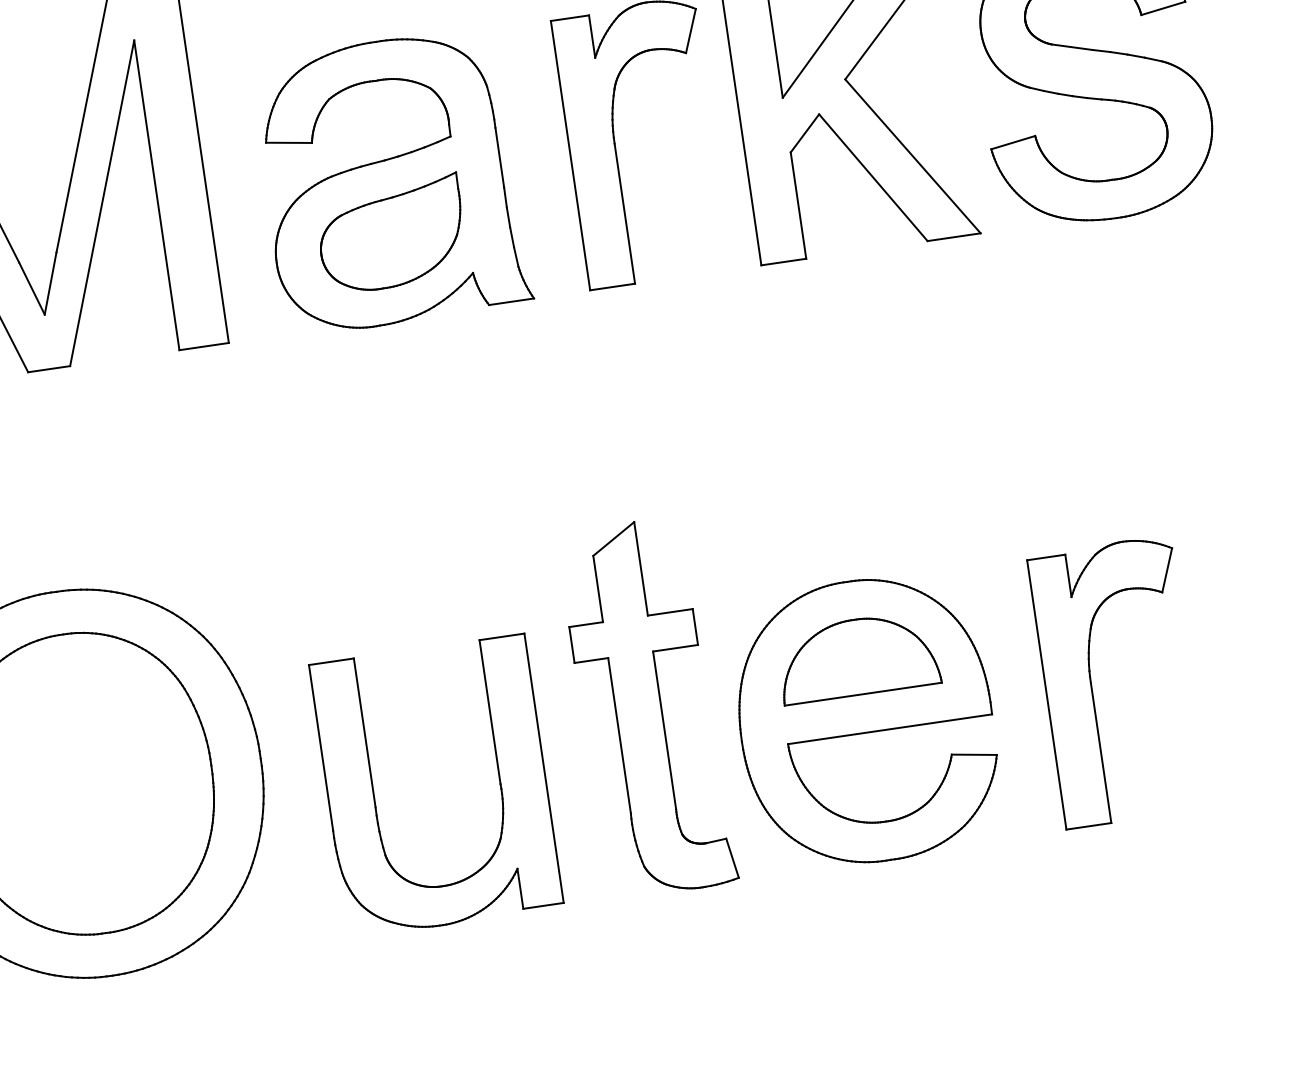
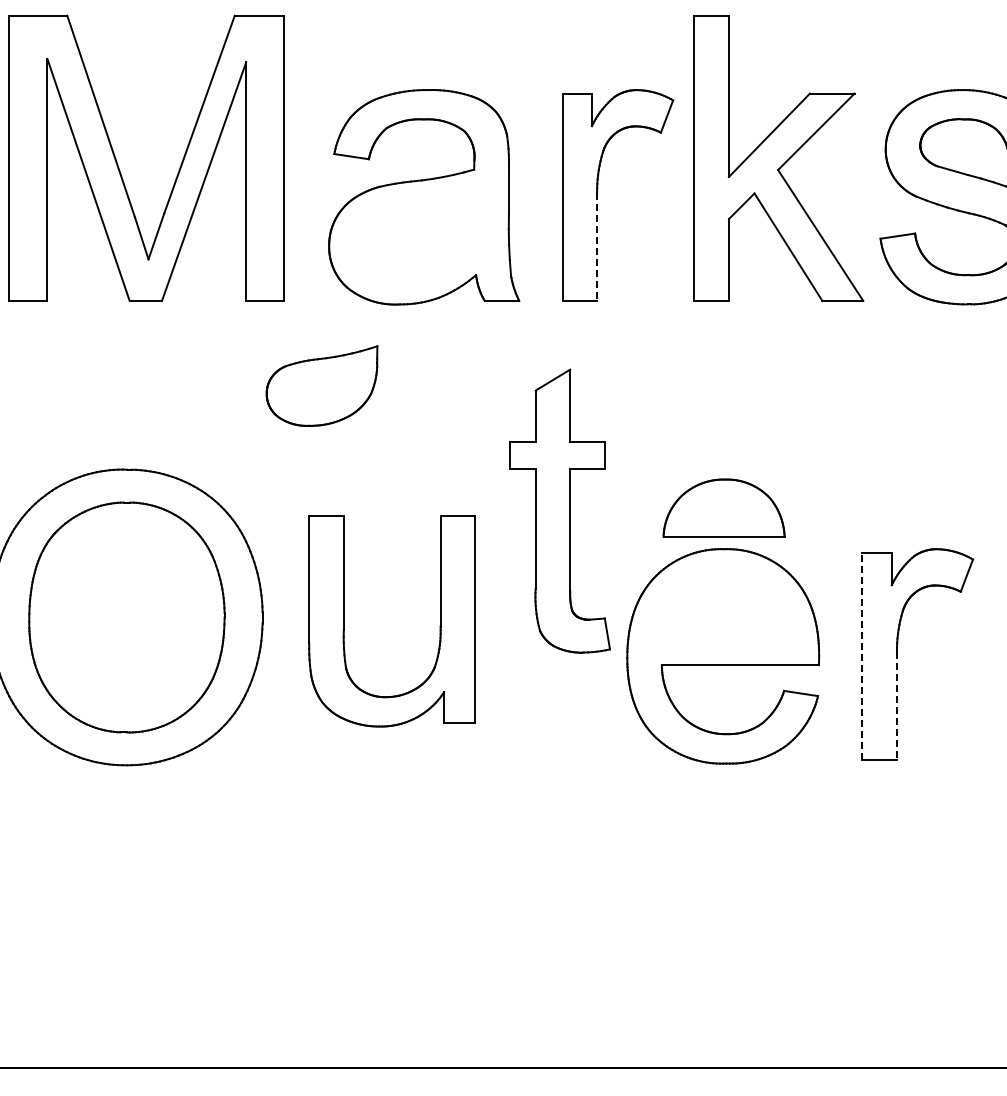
line: (625, 214) -> (597, 247), solid -> dashed
part: (390, 233) -> (321, 385), moved
part: (857, 656) -> (723, 507), moved
line: (1046, 695) -> (862, 656), solid -> dashed
part: (646, 707) -> (559, 510), moved
line: (1100, 753) -> (896, 706), solid -> dashed
part: (374, 795) -> (344, 621), moved

